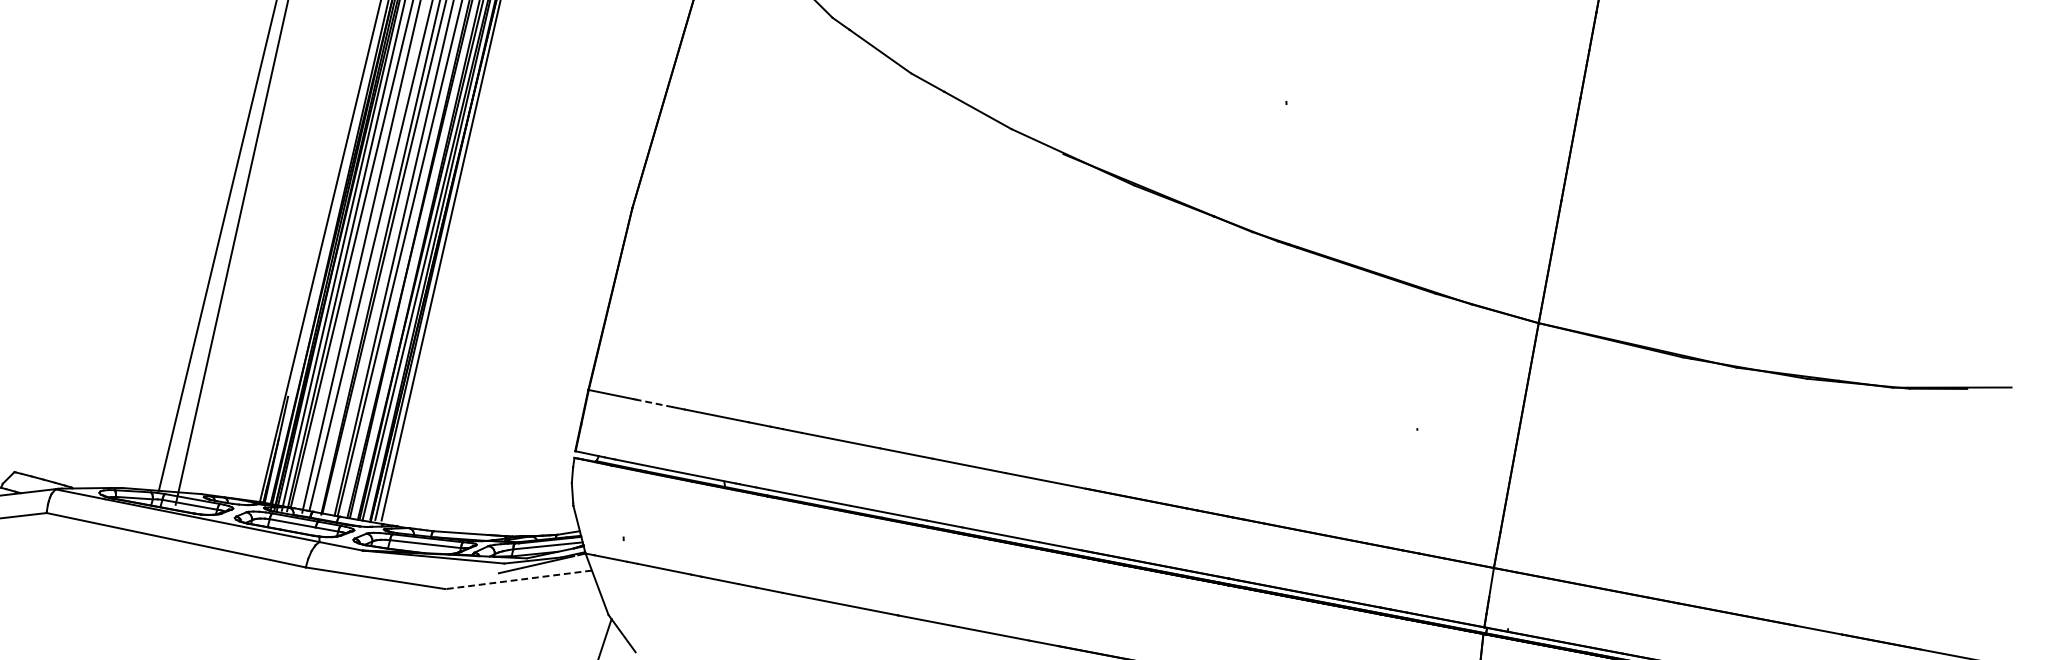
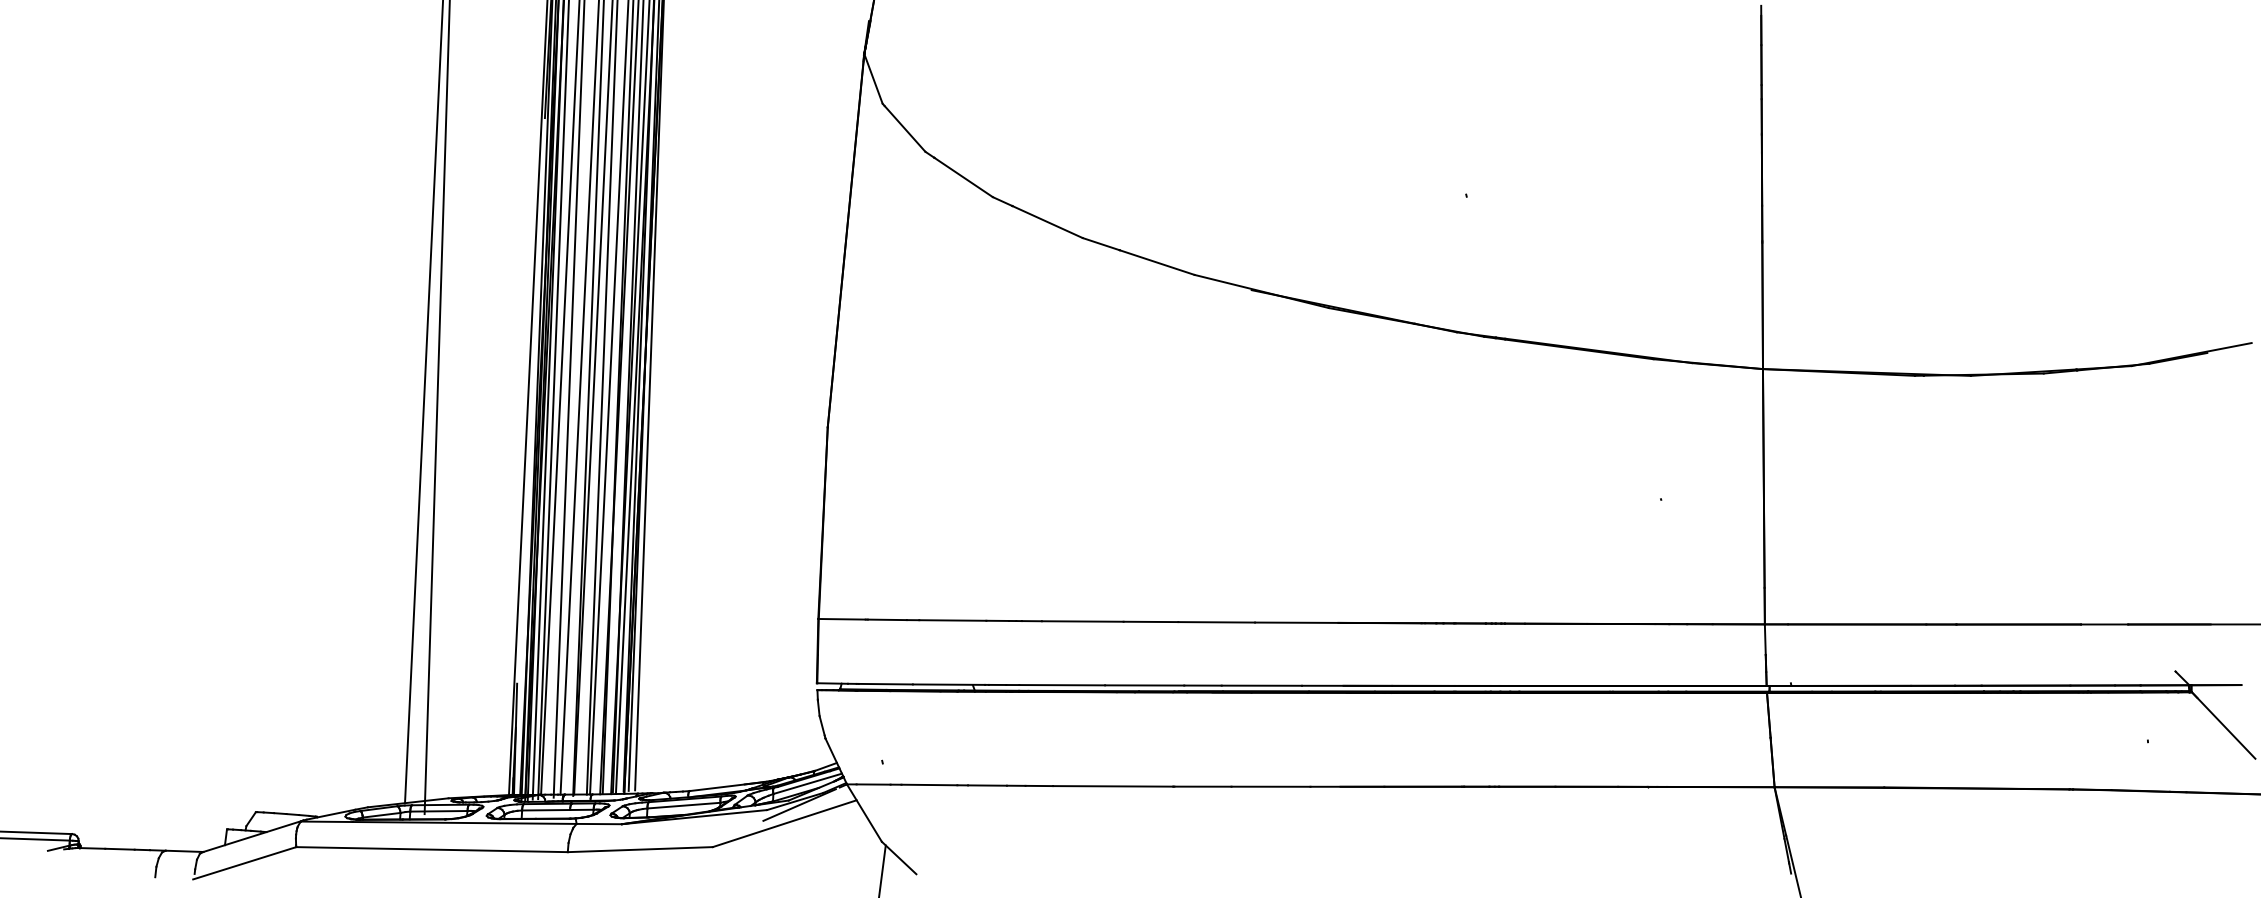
line: (653, 402) -> (886, 619), dashed -> solid
line: (518, 579) -> (784, 823), dashed -> solid

